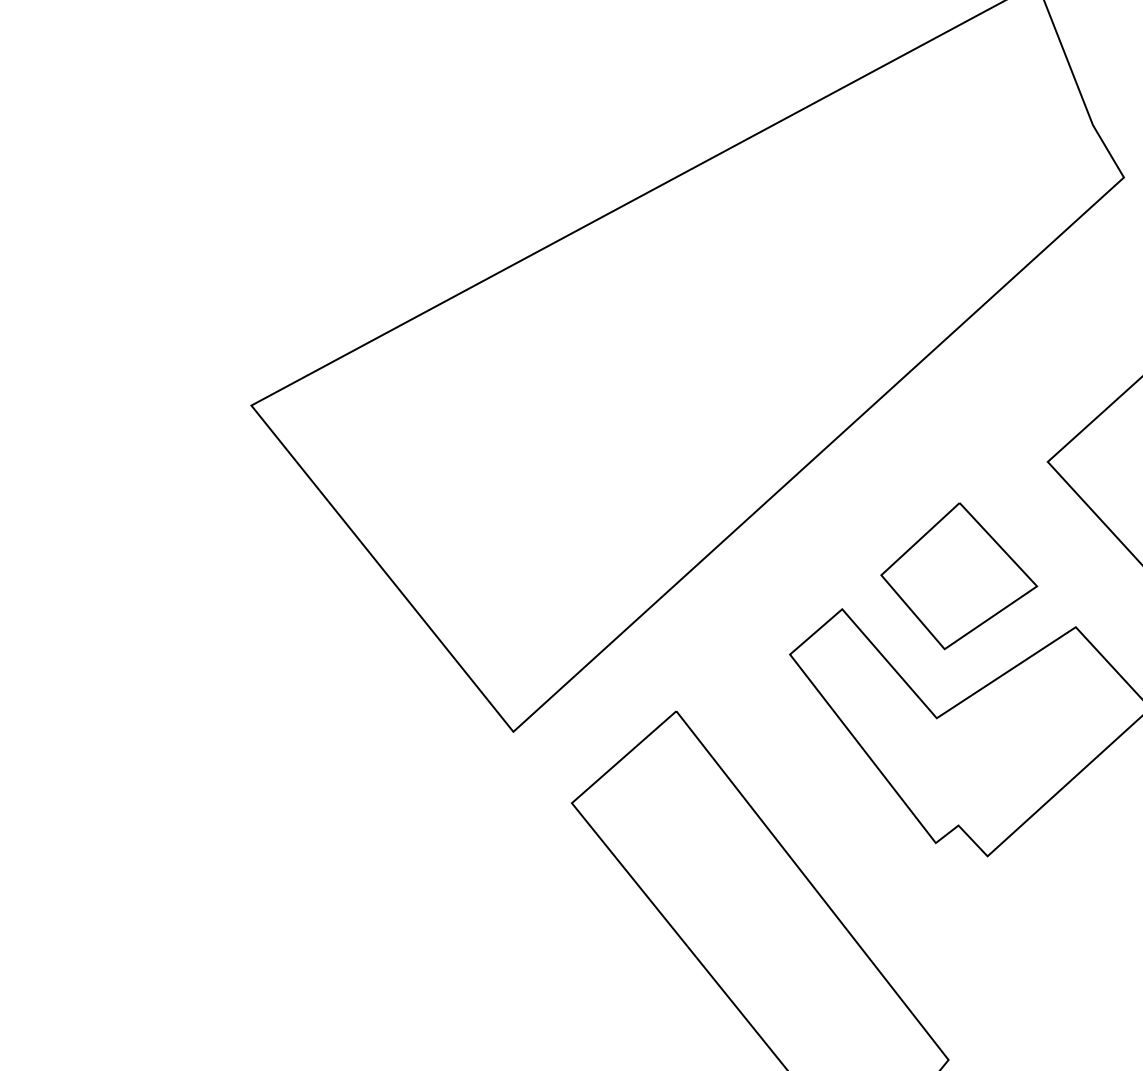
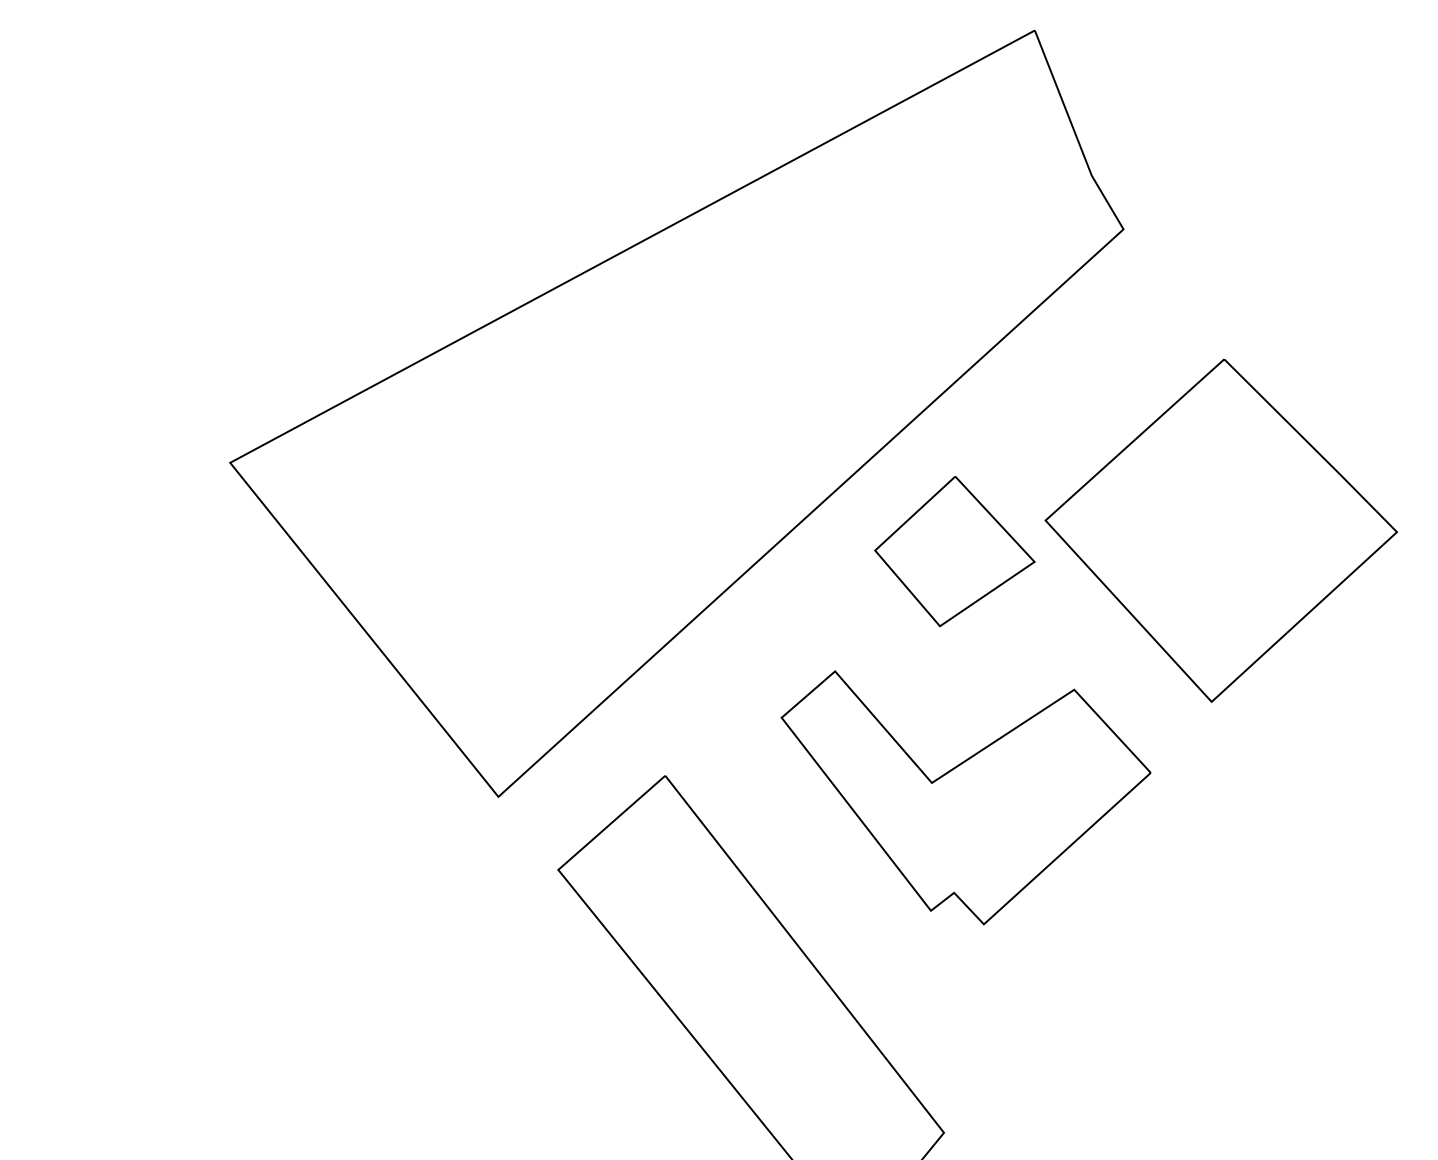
part: (958, 576) -> (954, 551), moved

